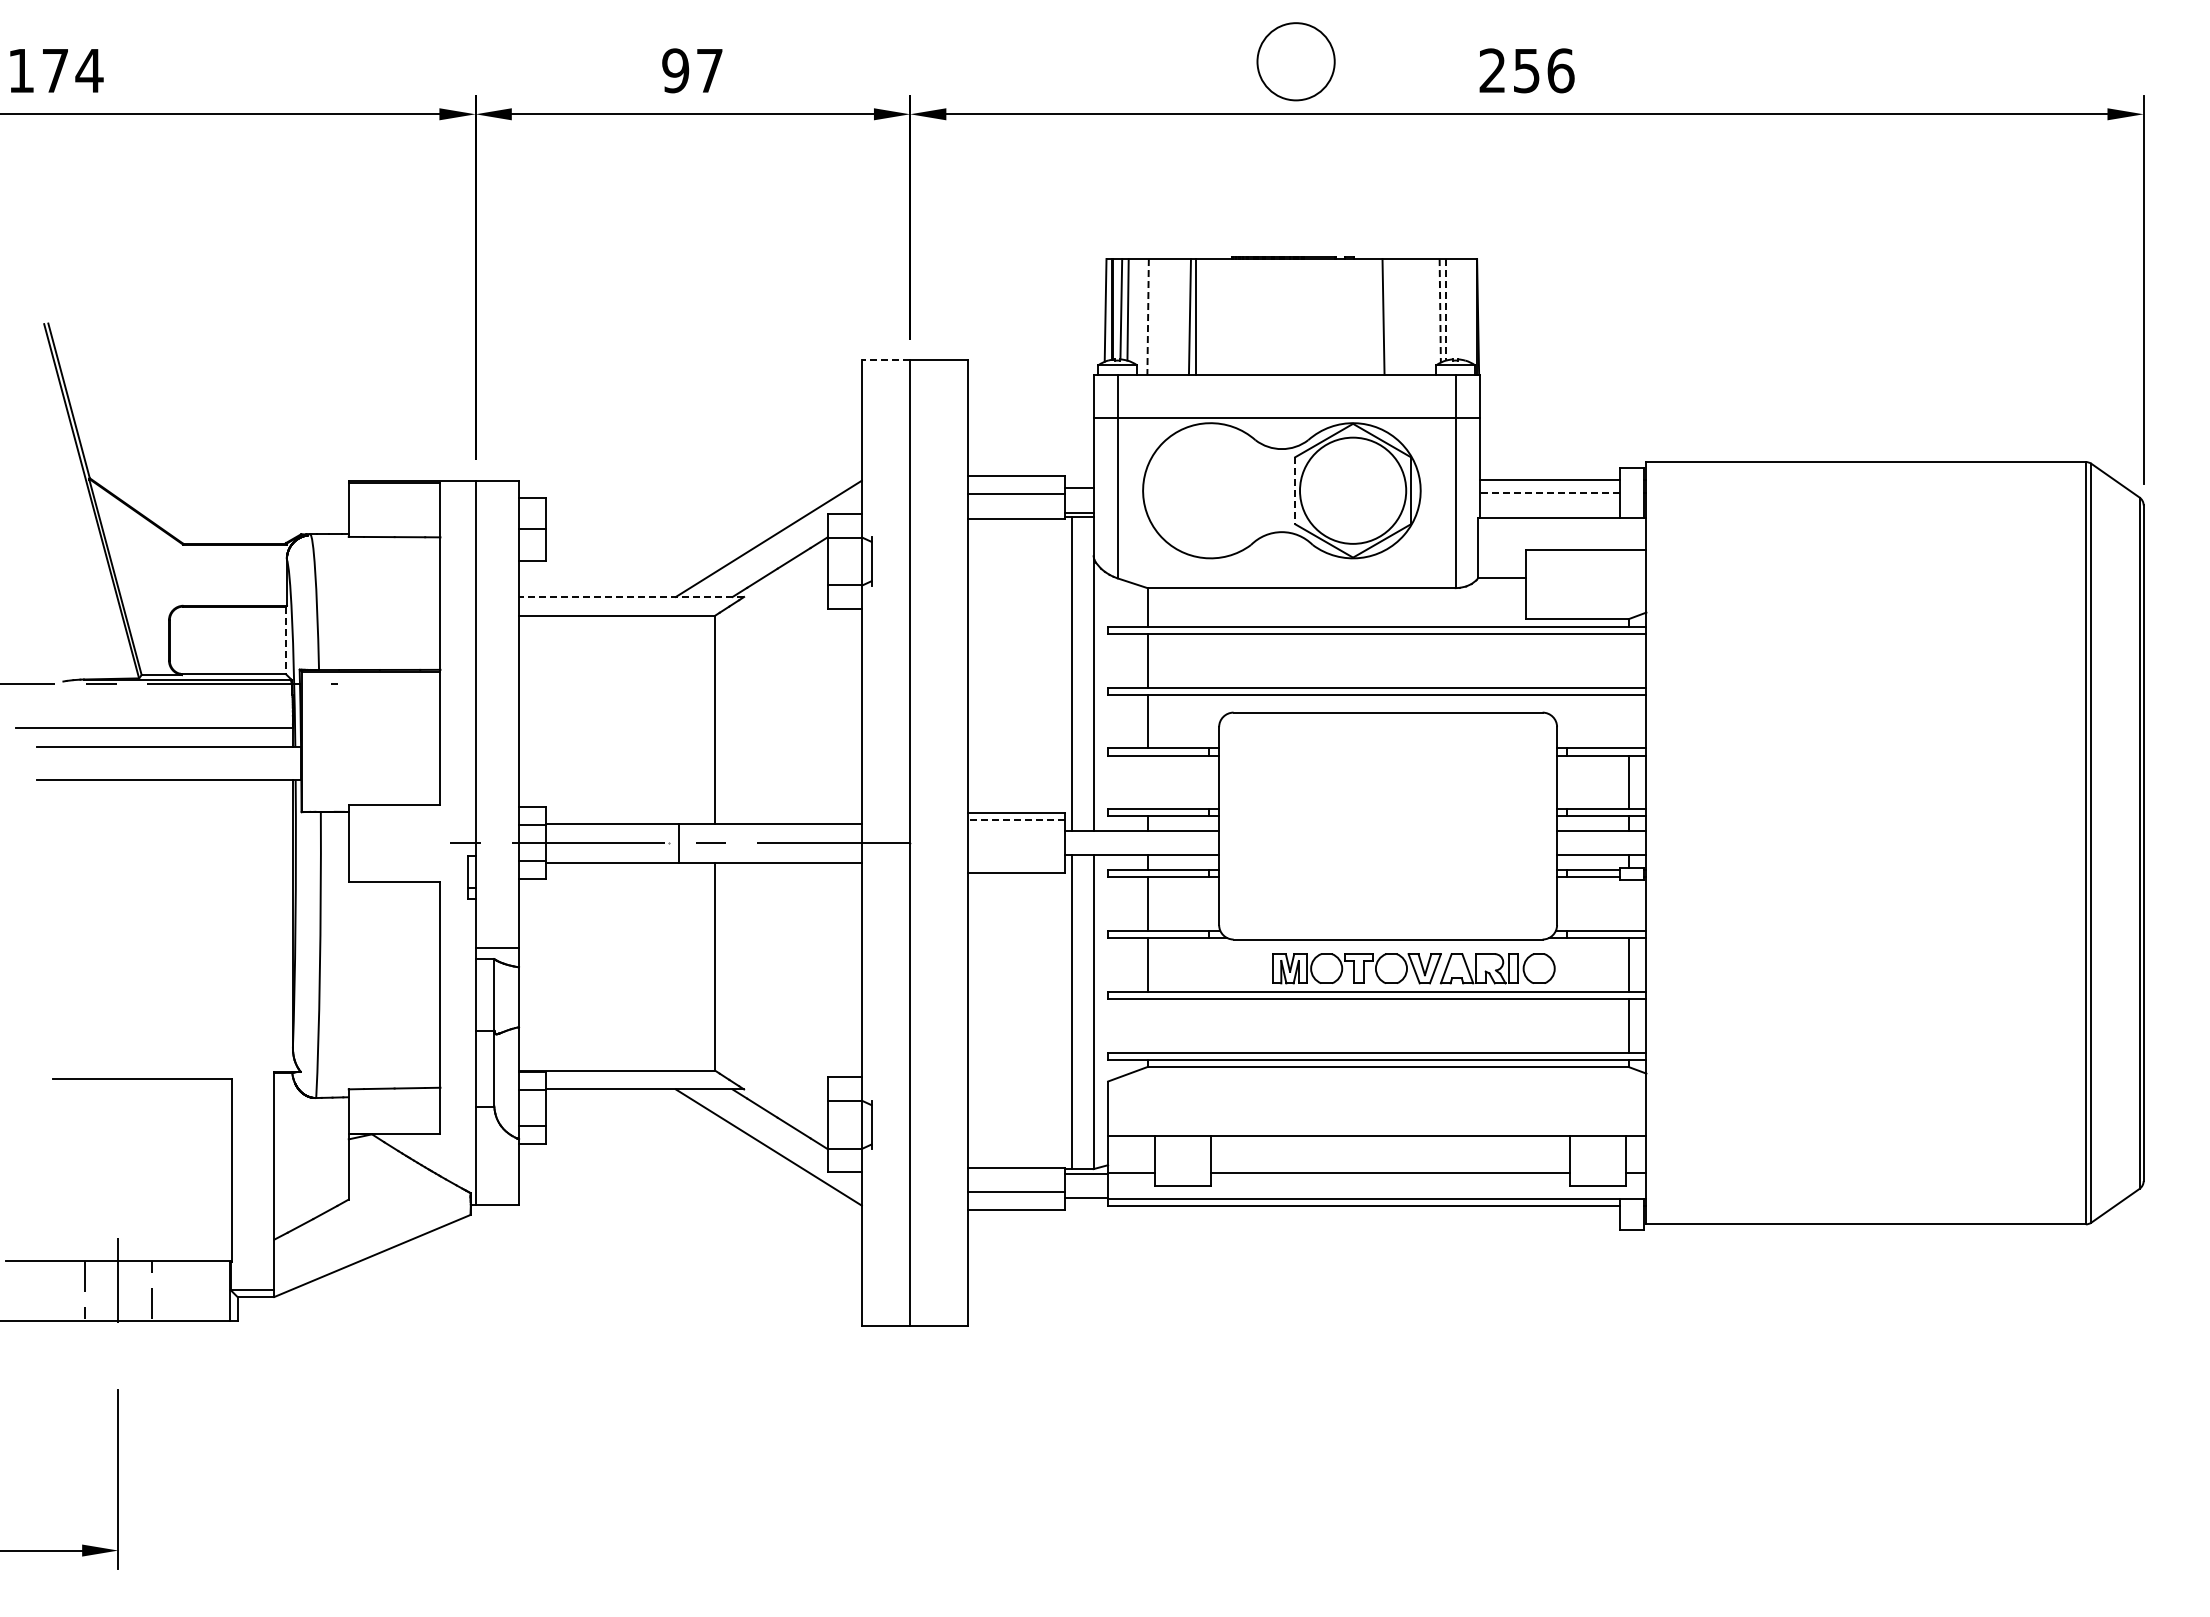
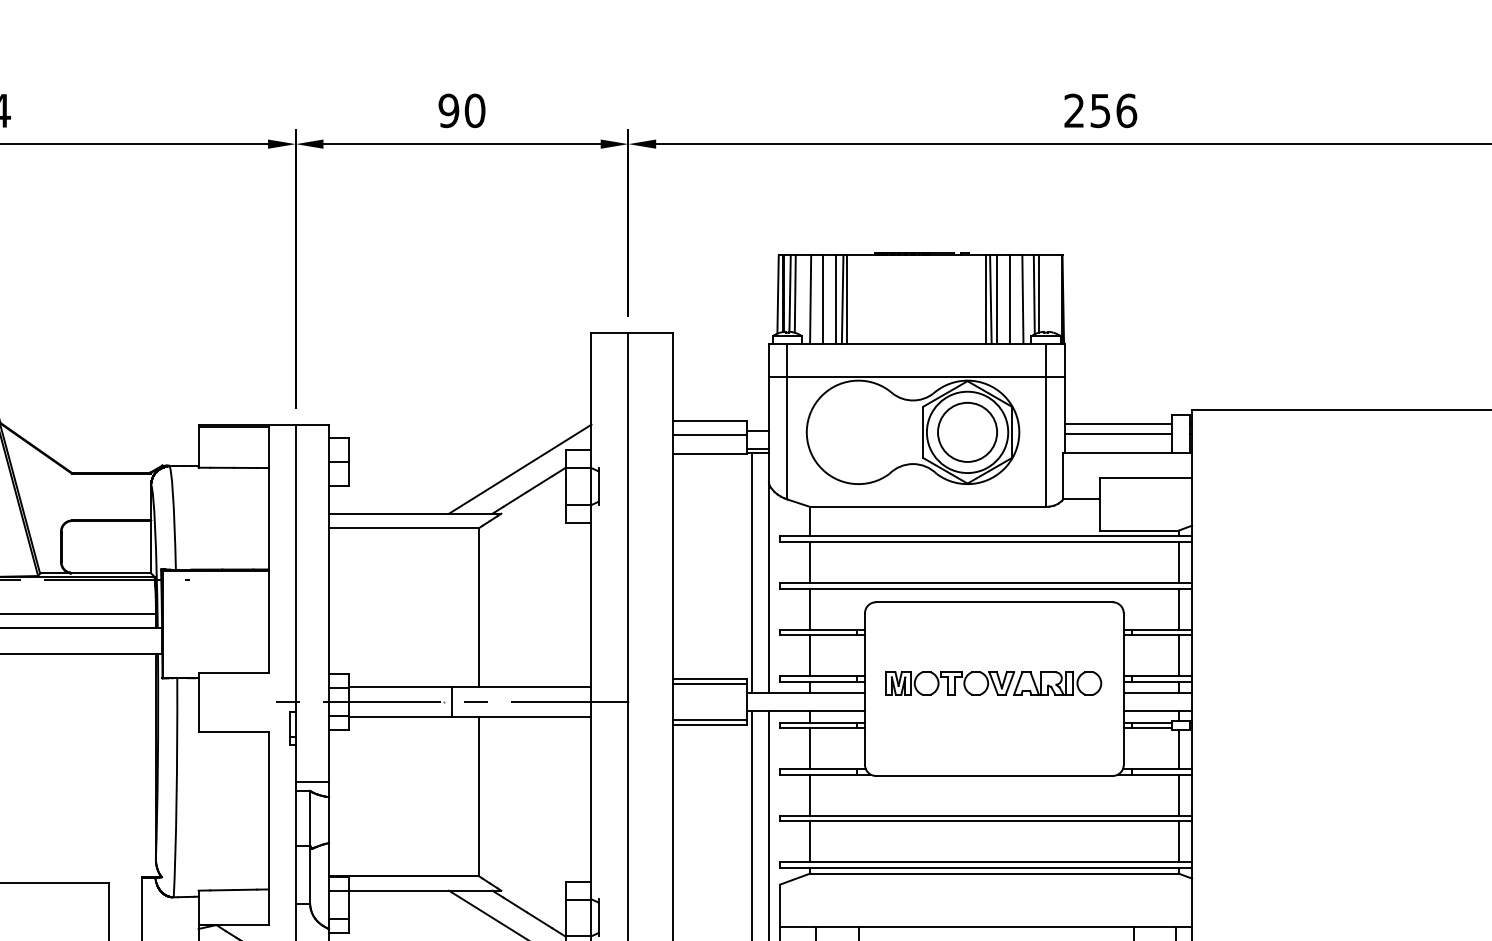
circle: (1295, 61) -> (967, 432), moved
text: (709, 70) -> (474, 110), 97 -> 90
line: (1446, 309) -> (1039, 293), dashed -> solid
line: (1440, 310) -> (1034, 294), dashed -> solid
line: (1148, 316) -> (810, 298), dashed -> solid
line: (1164, 316) -> (823, 298), added
line: (1181, 316) -> (836, 298), added
line: (1377, 316) -> (986, 298), added
line: (1391, 316) -> (996, 298), added
line: (1409, 316) -> (1010, 298), added
line: (1425, 316) -> (1023, 298), added
line: (885, 360) -> (609, 332), dashed -> solid
line: (1295, 491) -> (923, 432), dashed -> solid
line: (1549, 492) -> (1117, 433), dashed -> solid
line: (631, 596) -> (415, 513), dashed -> solid
line: (285, 640) -> (150, 547), dashed -> solid
line: (1628, 660) -> (1178, 562), added
line: (1628, 721) -> (1178, 609), added
line: (1147, 782) -> (810, 655), added
line: (1015, 819) -> (709, 684), dashed -> solid
line: (1016, 866) -> (709, 720), added
line: (1628, 904) -> (1178, 749), added
part: (1413, 968) -> (993, 683), moved
line: (1147, 1025) -> (810, 841), added

